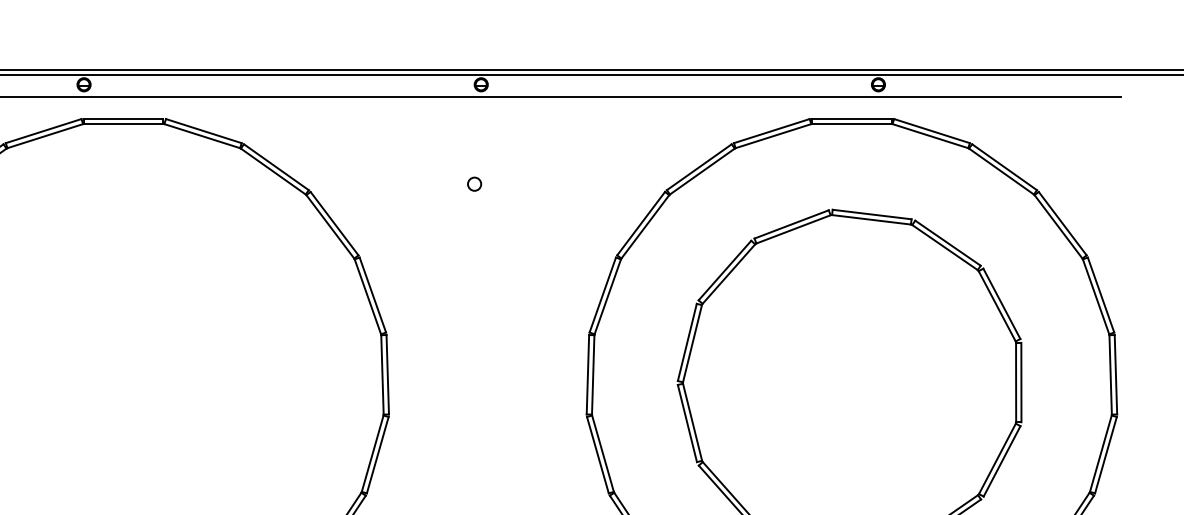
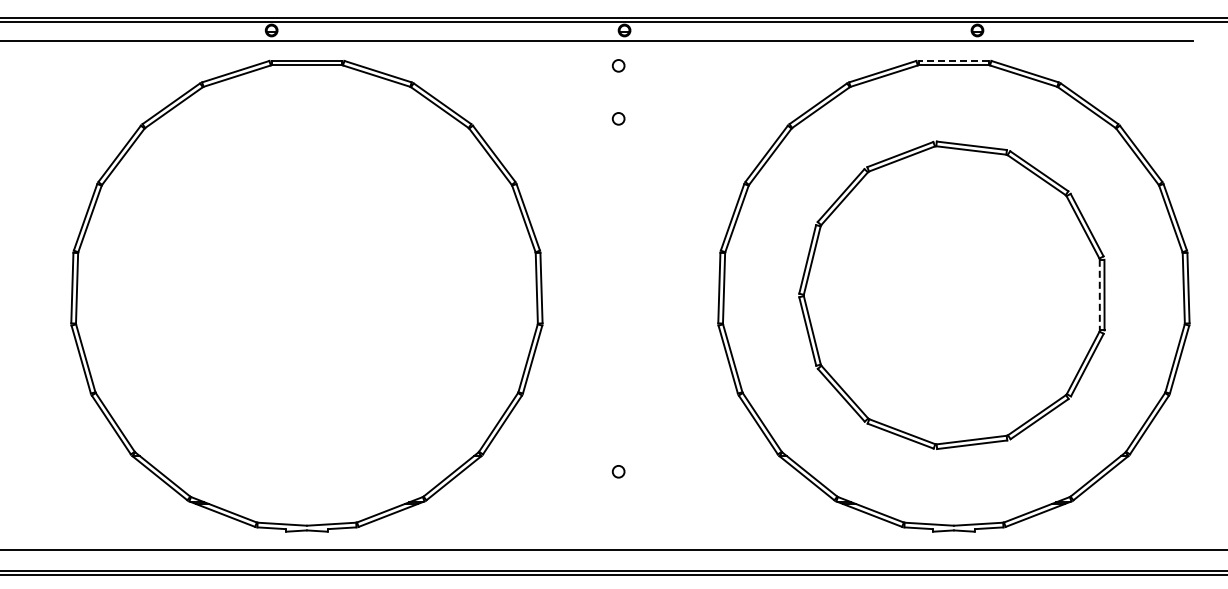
line: (851, 118) -> (953, 60), solid -> dashed
circle: (474, 124) -> (618, 65), added
line: (1015, 383) -> (1099, 295), solid -> dashed

